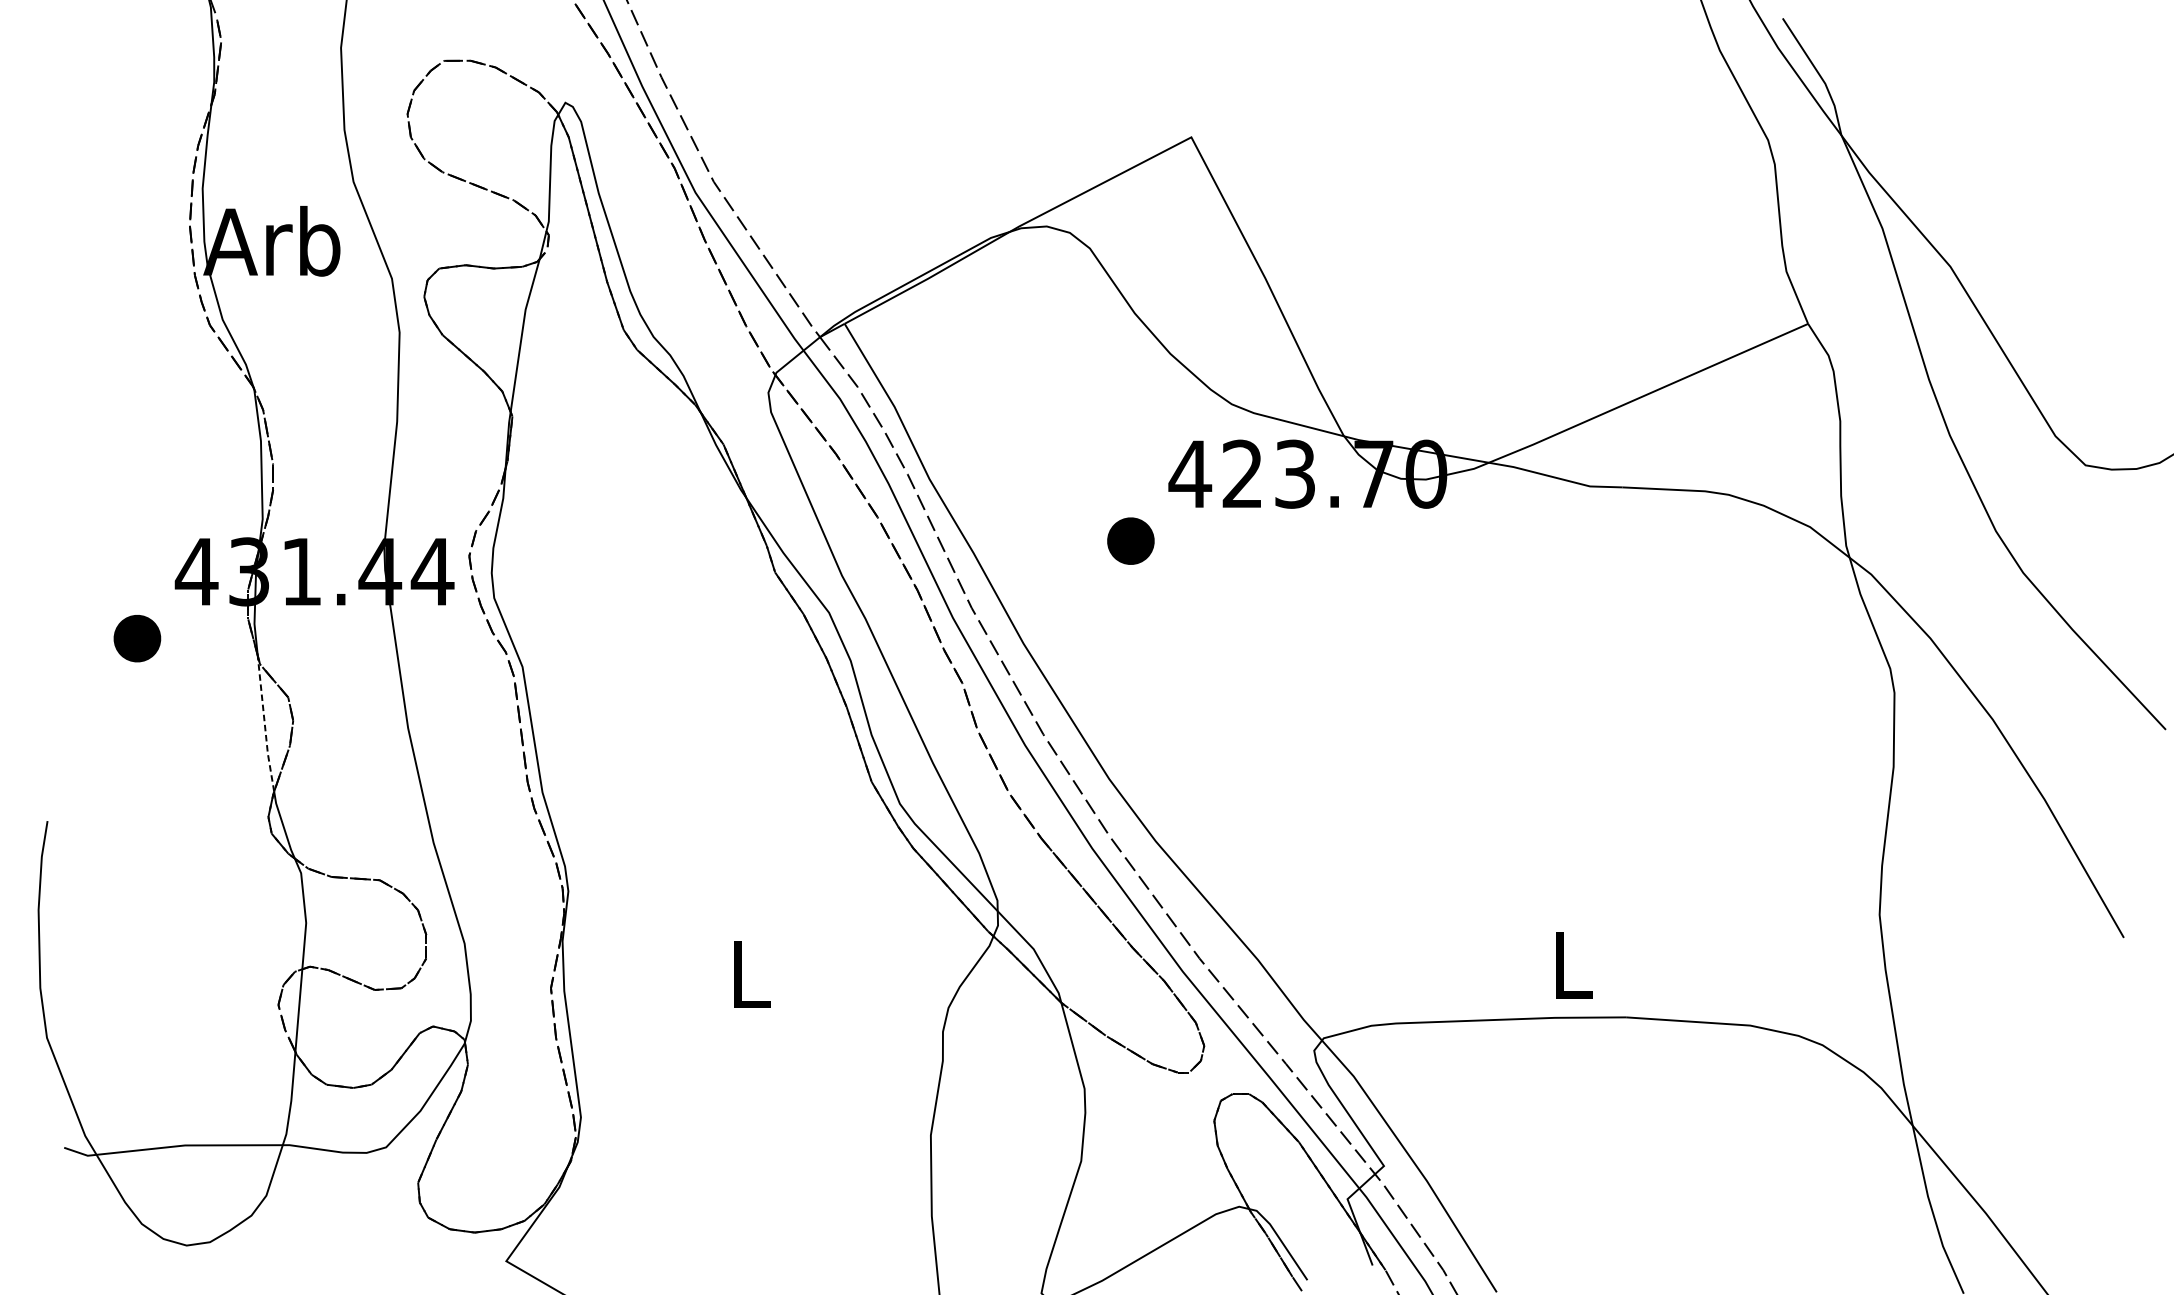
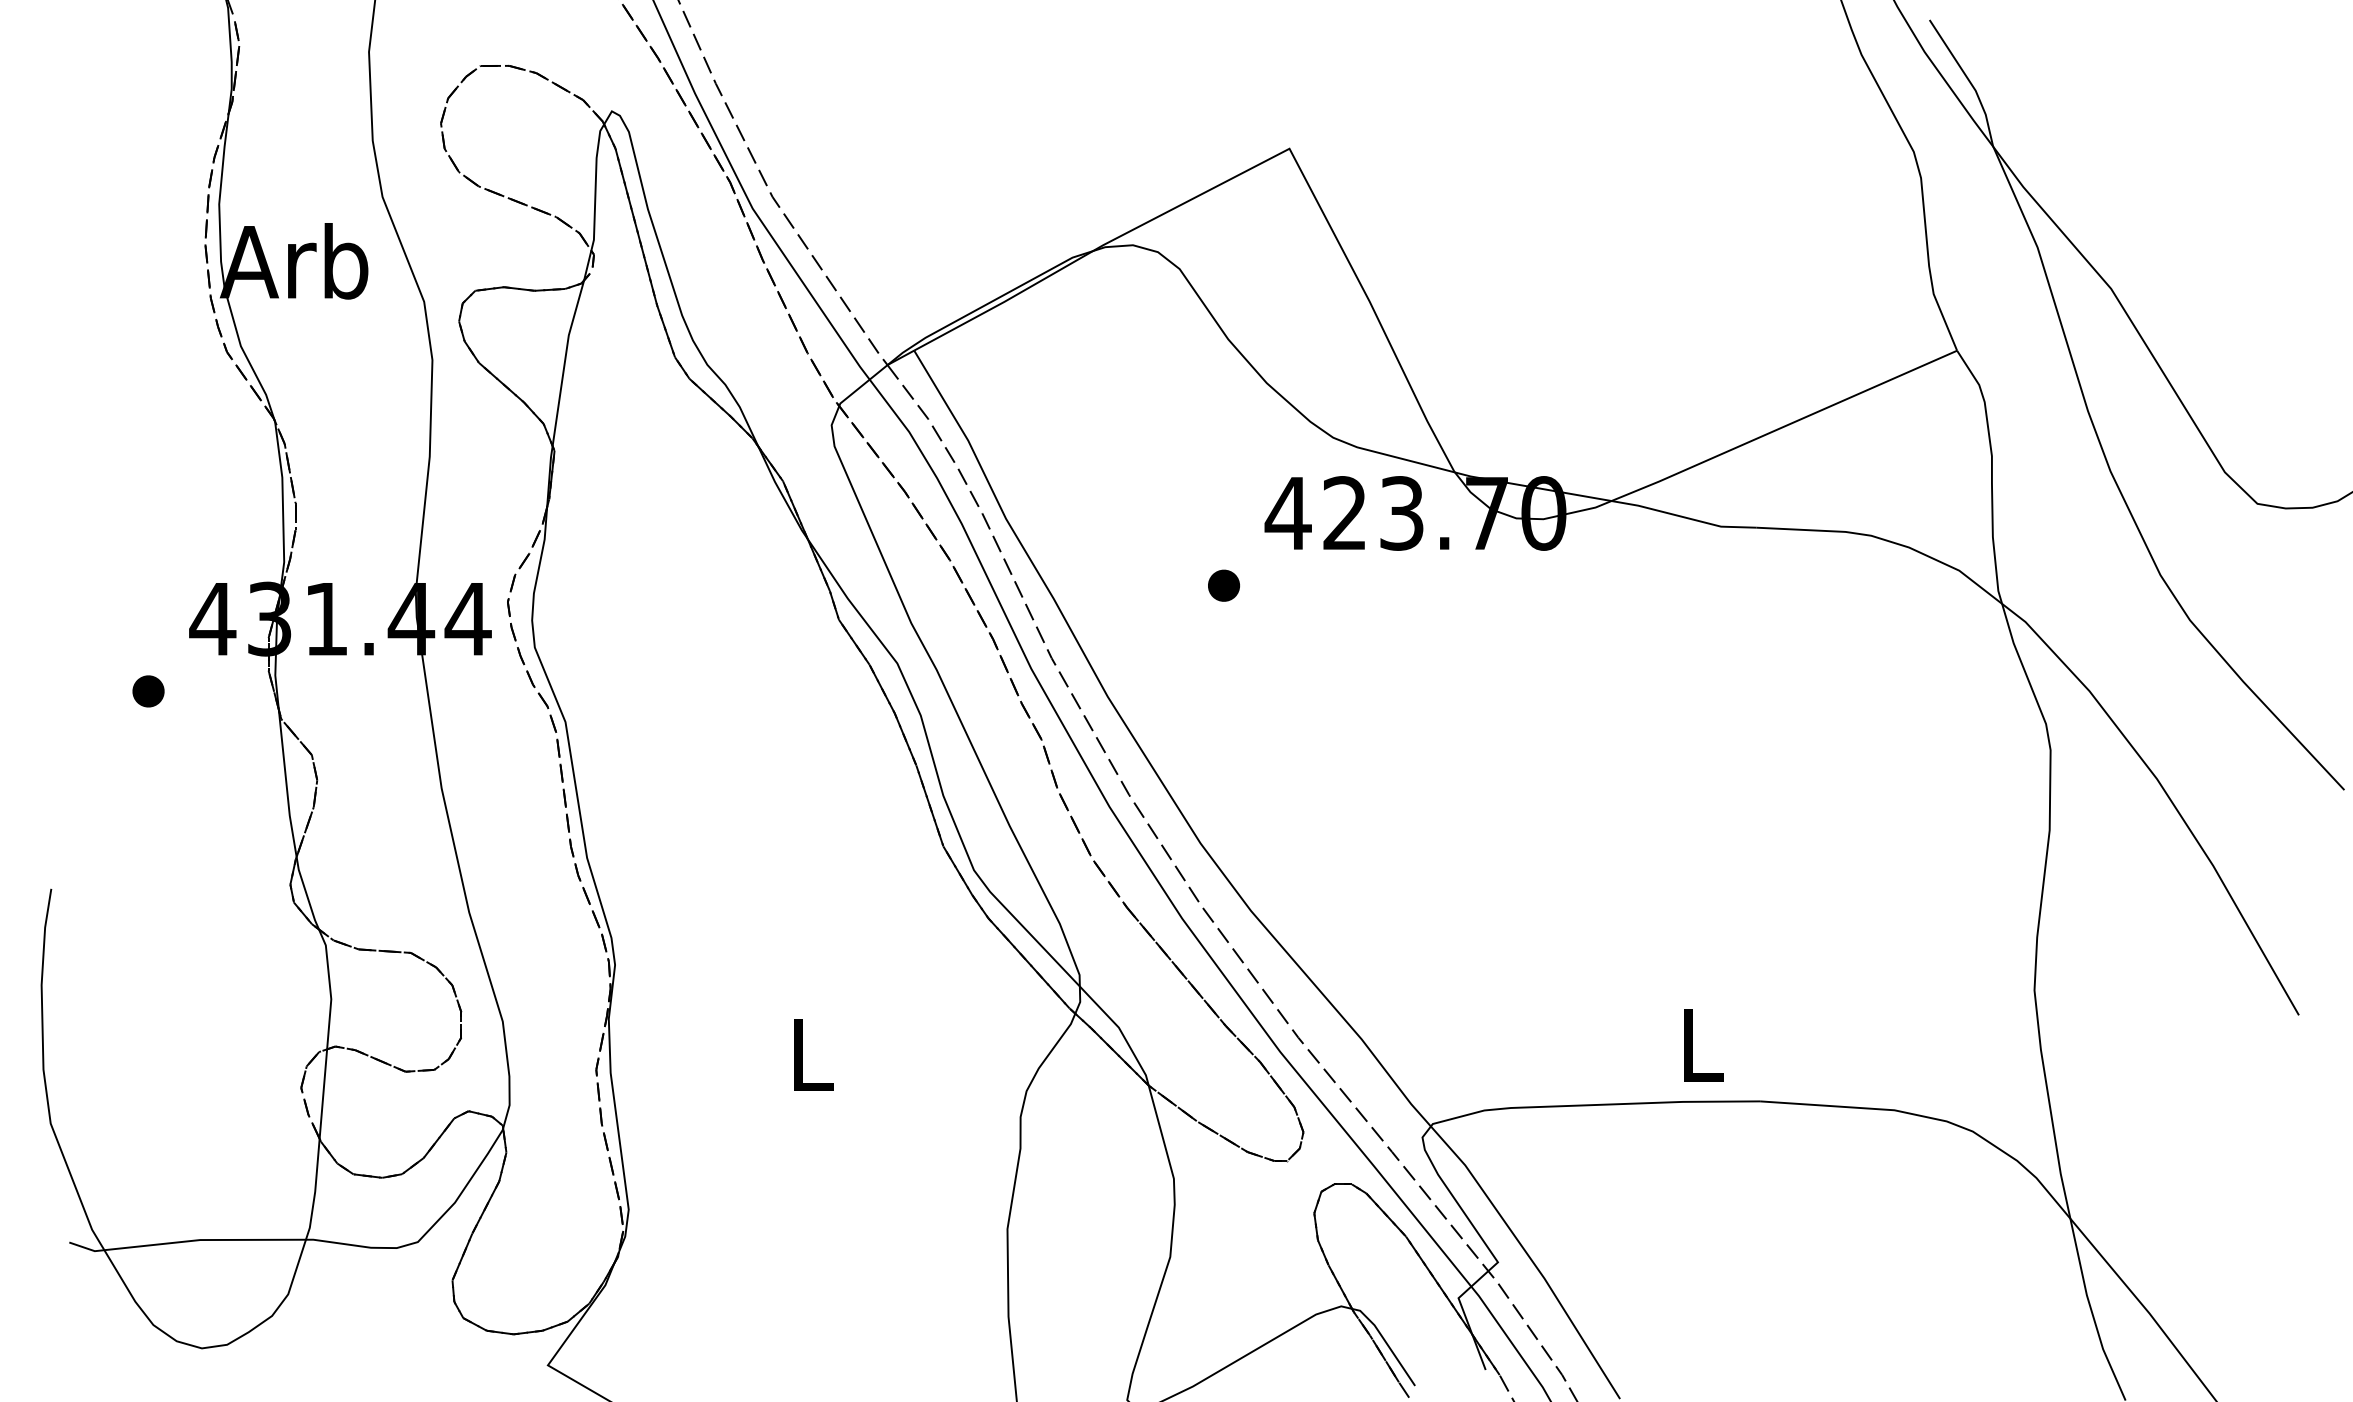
part: (1130, 540) -> (1223, 585), size x0.62
part: (137, 638) -> (148, 691), size x0.62
line: (264, 724) -> (286, 784), dashed -> solid

